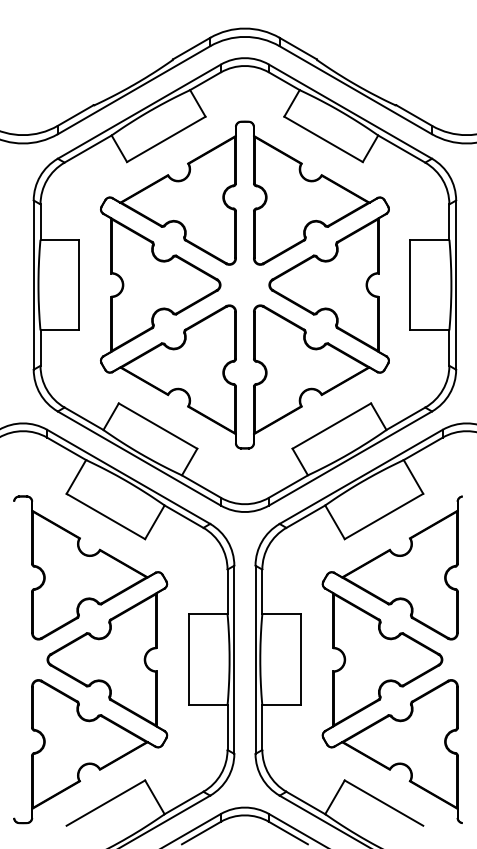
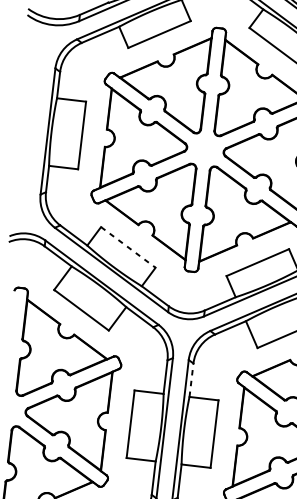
line: (158, 426) -> (128, 247), solid -> dashed
line: (262, 591) -> (191, 379), solid -> dashed

